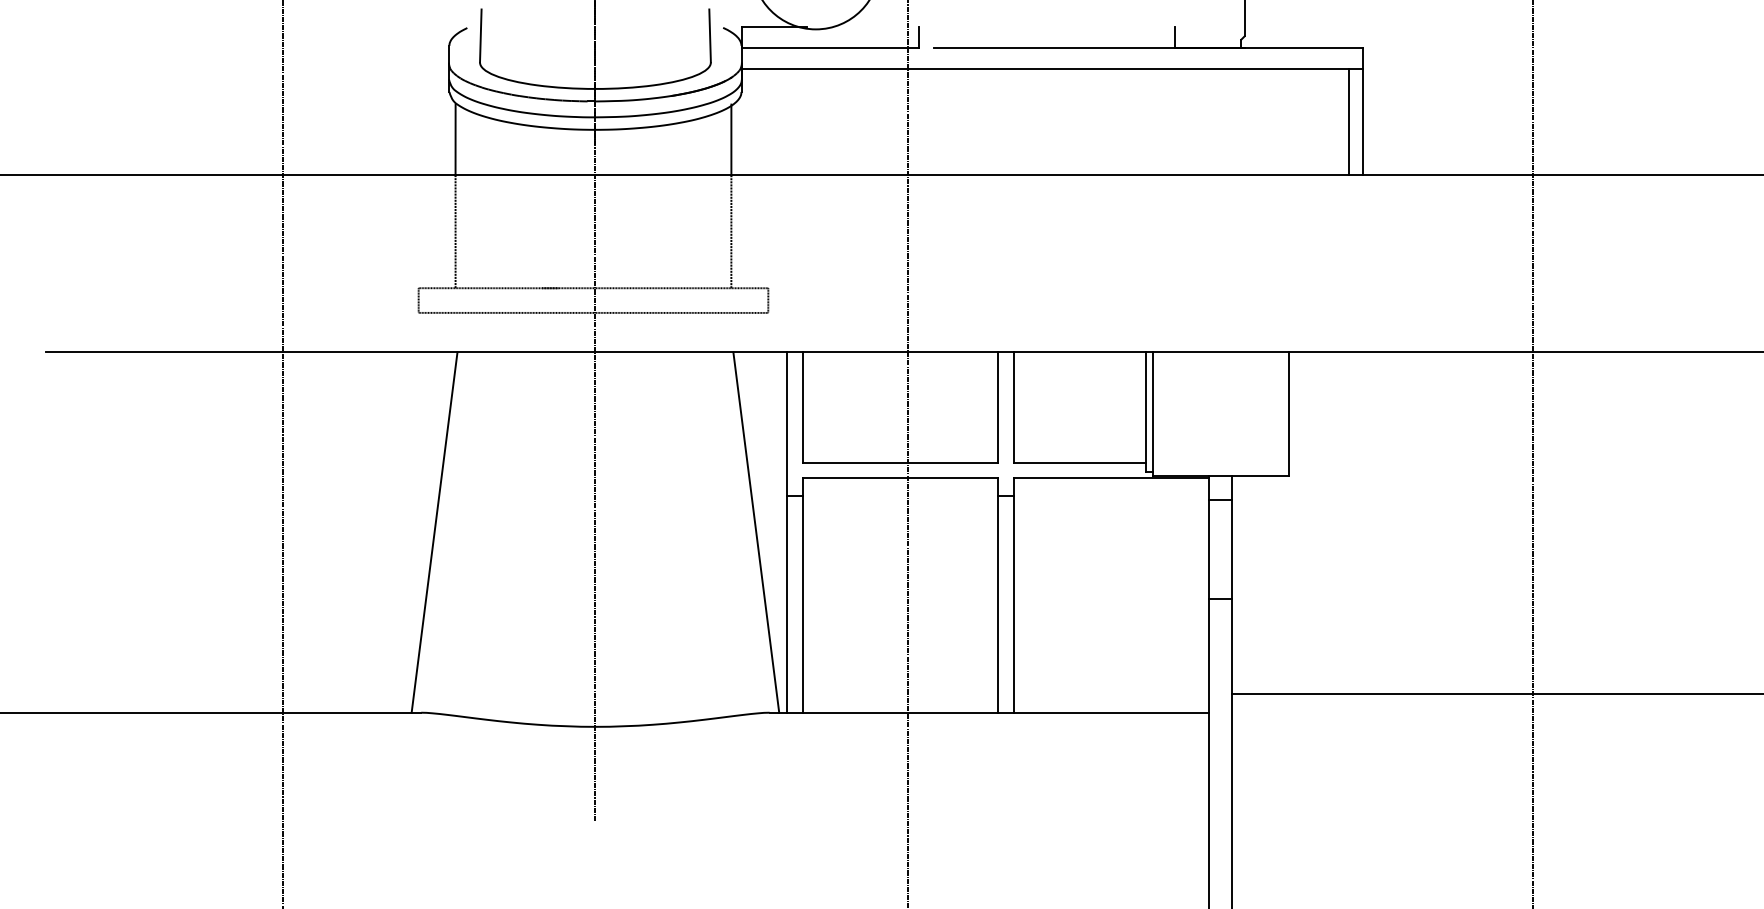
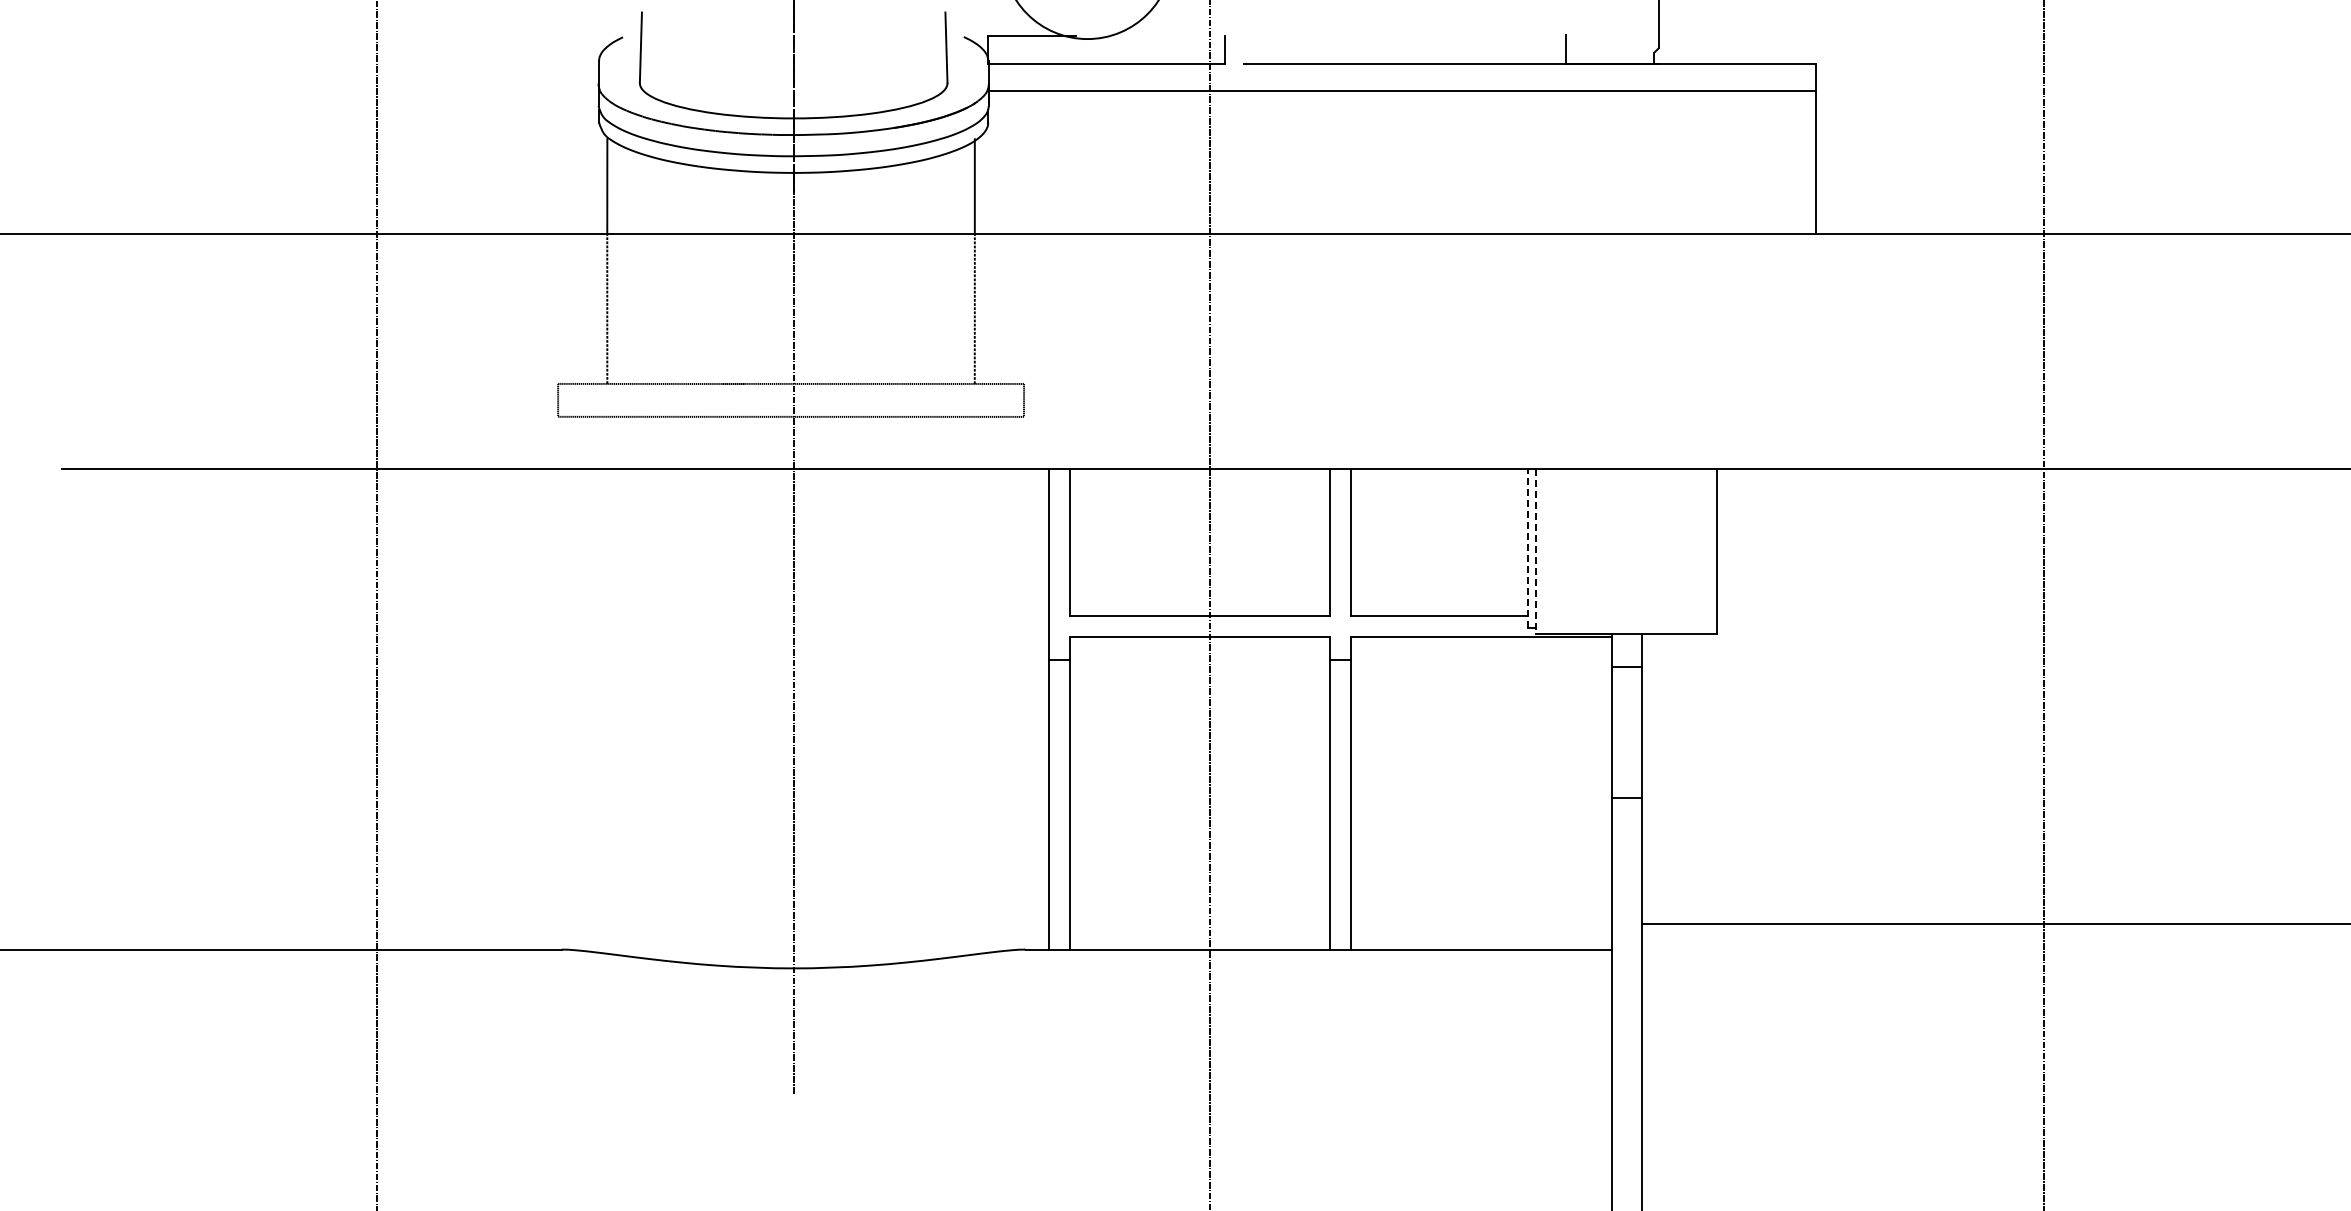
line: (1349, 122) -> (1798, 162), removed
line: (1146, 411) -> (1527, 548), solid -> dashed
line: (1152, 414) -> (1536, 552), solid -> dashed
line: (433, 532) -> (578, 709), removed
line: (755, 532) -> (1007, 709), removed

